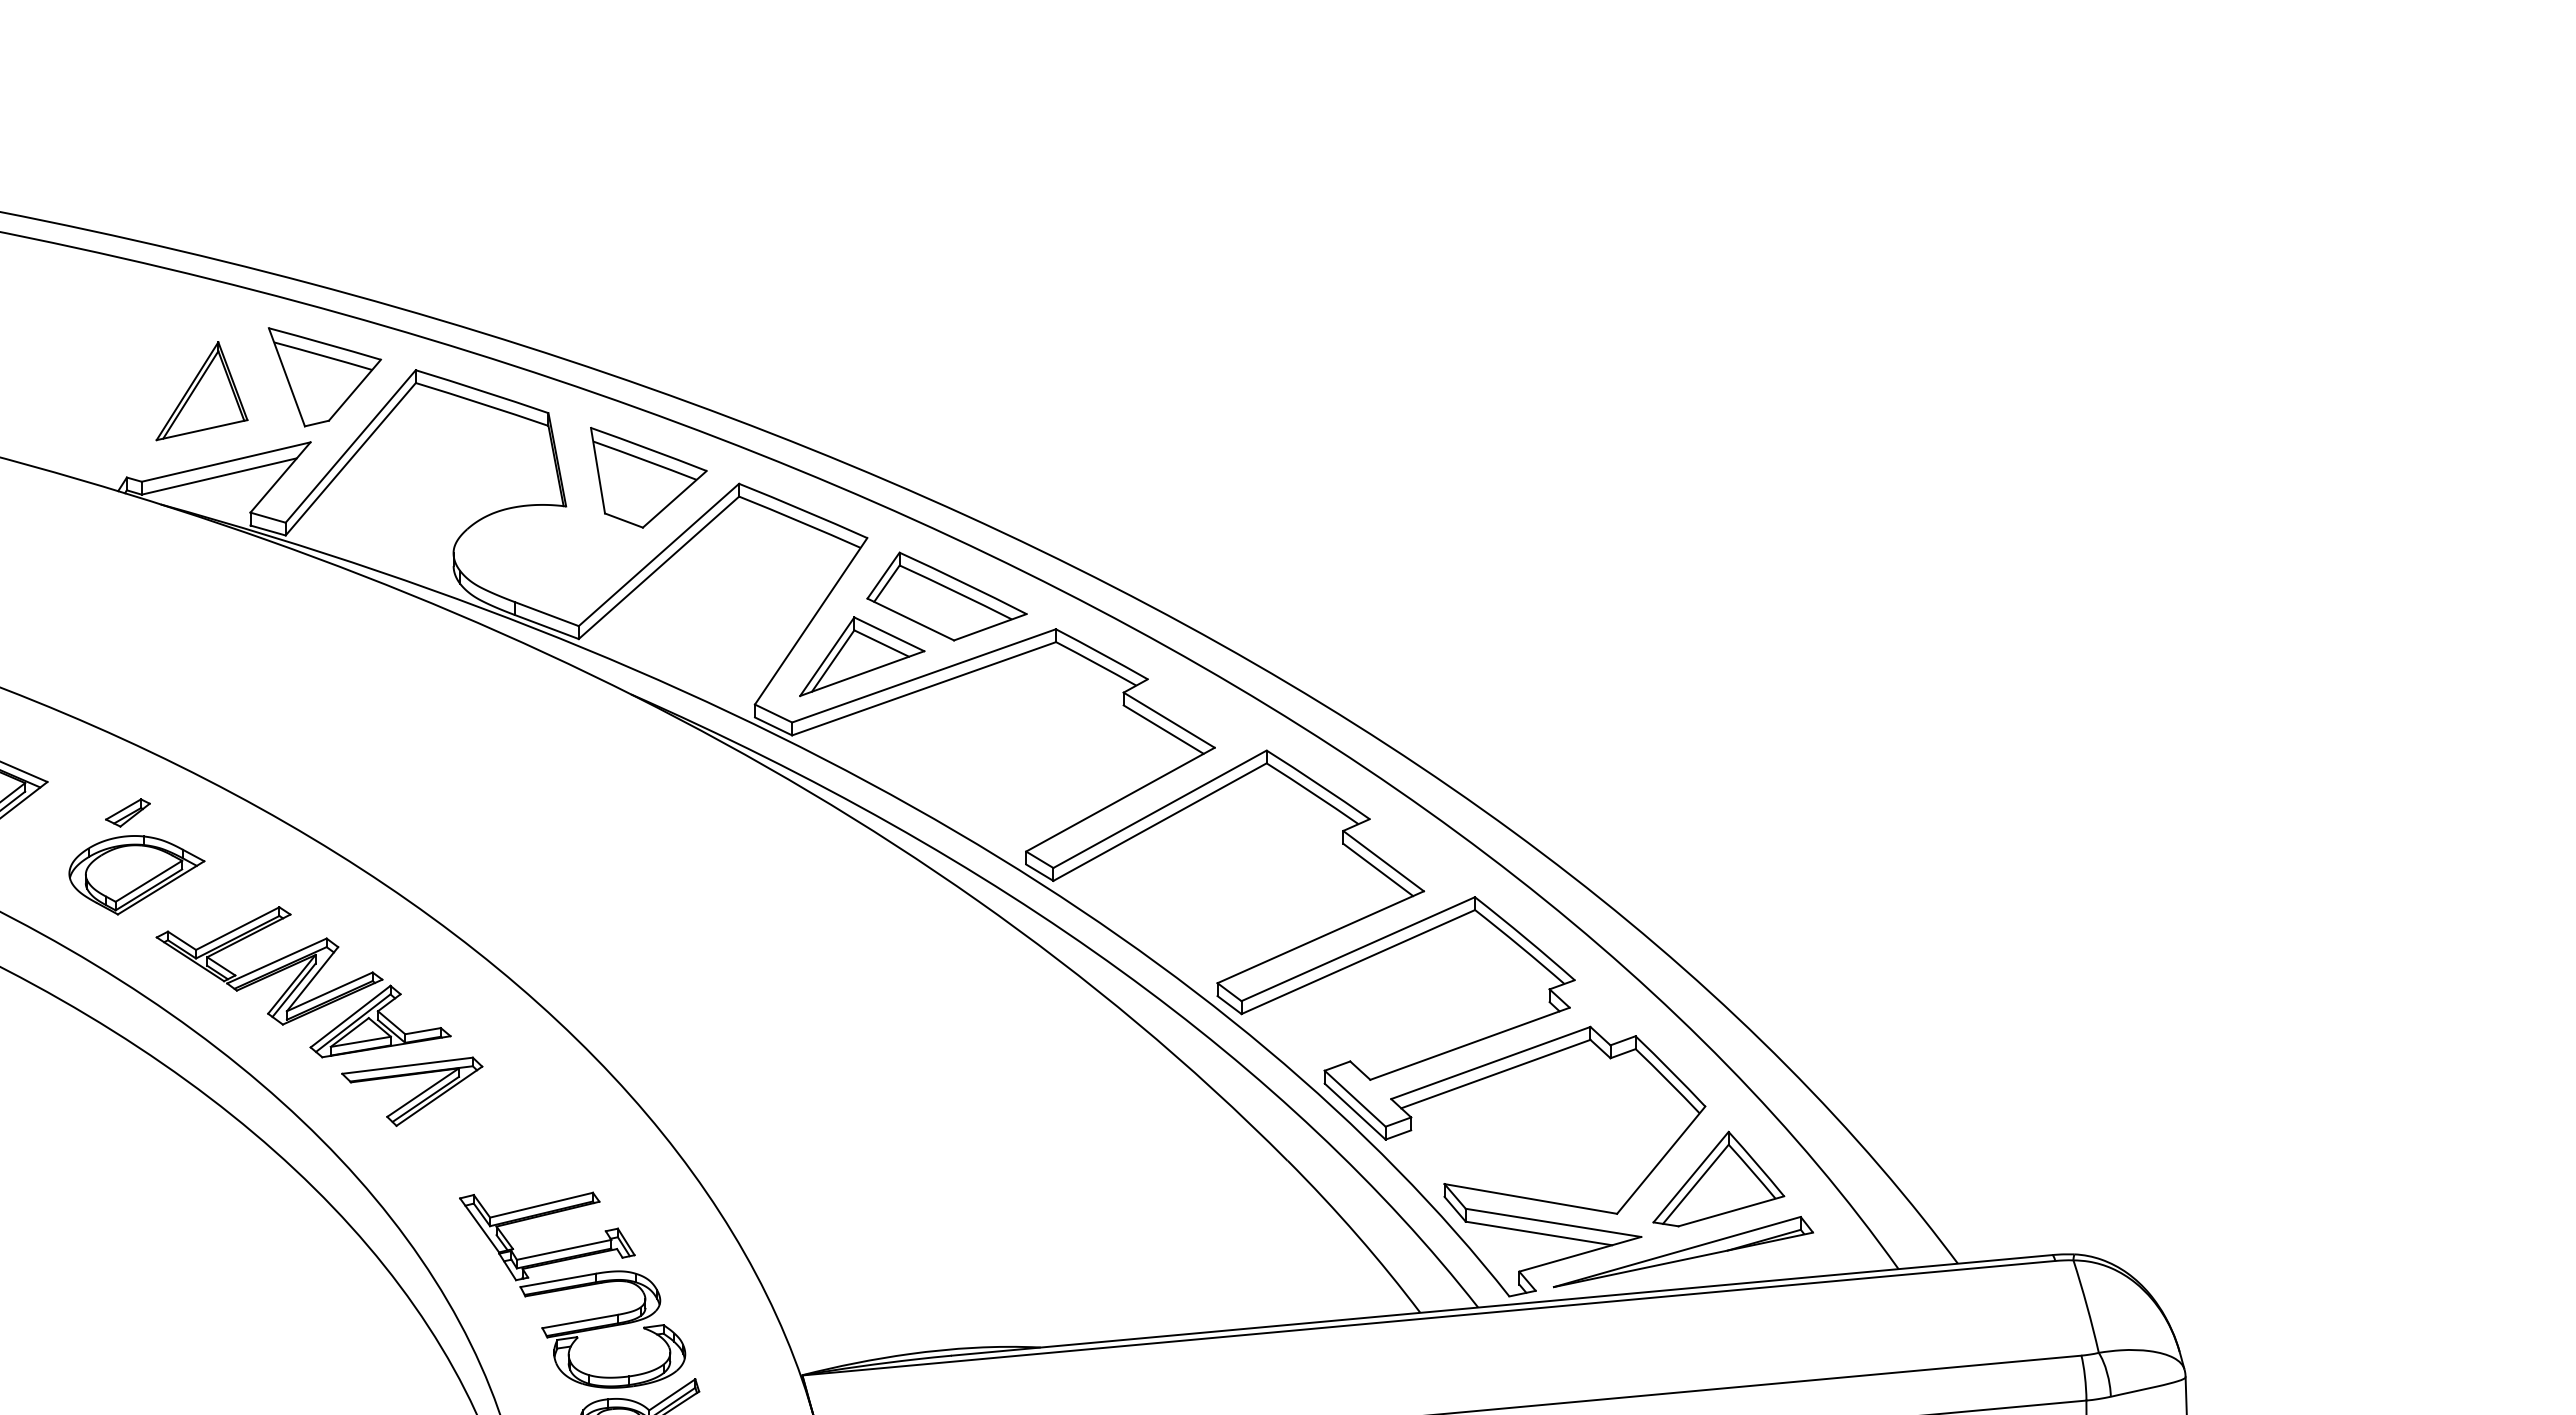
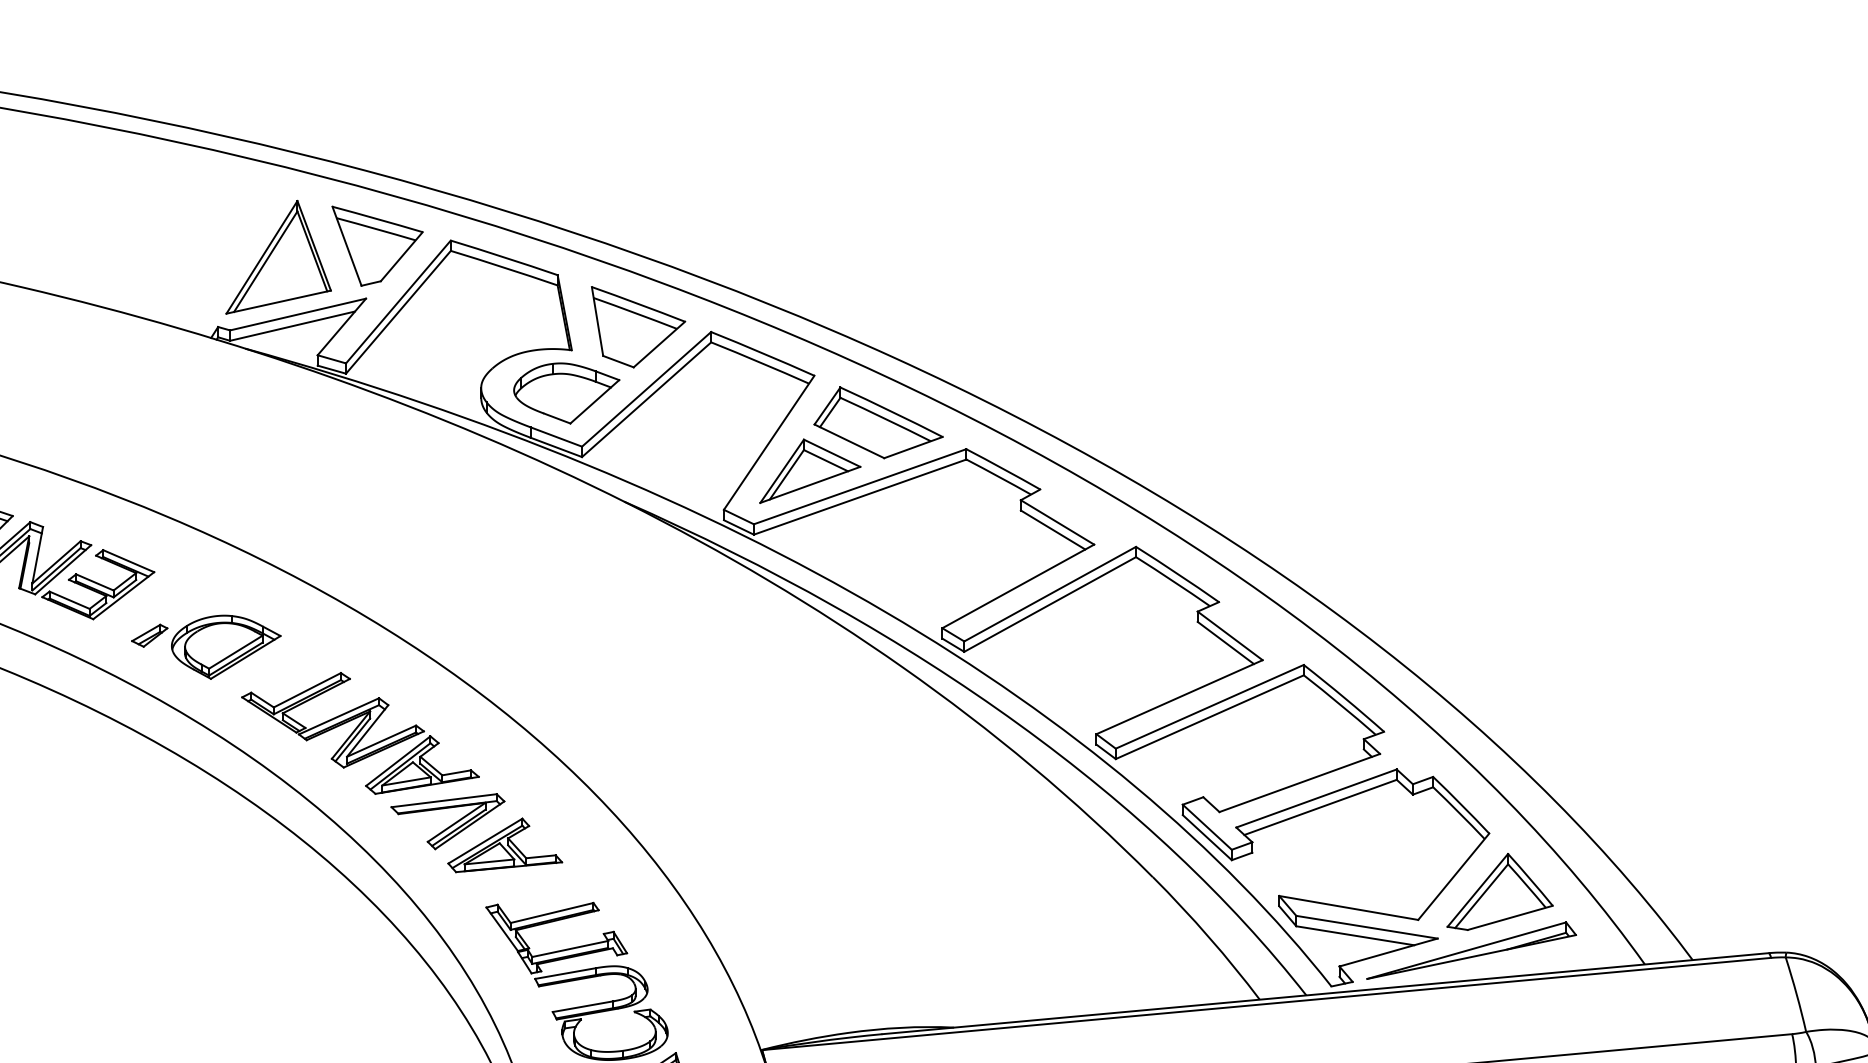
part: (201, 391) -> (278, 257), size x1.43
part: (559, 559) -> (566, 393), added
part: (127, 812) -> (149, 635), moved
part: (482, 1121) -> (504, 845), added

